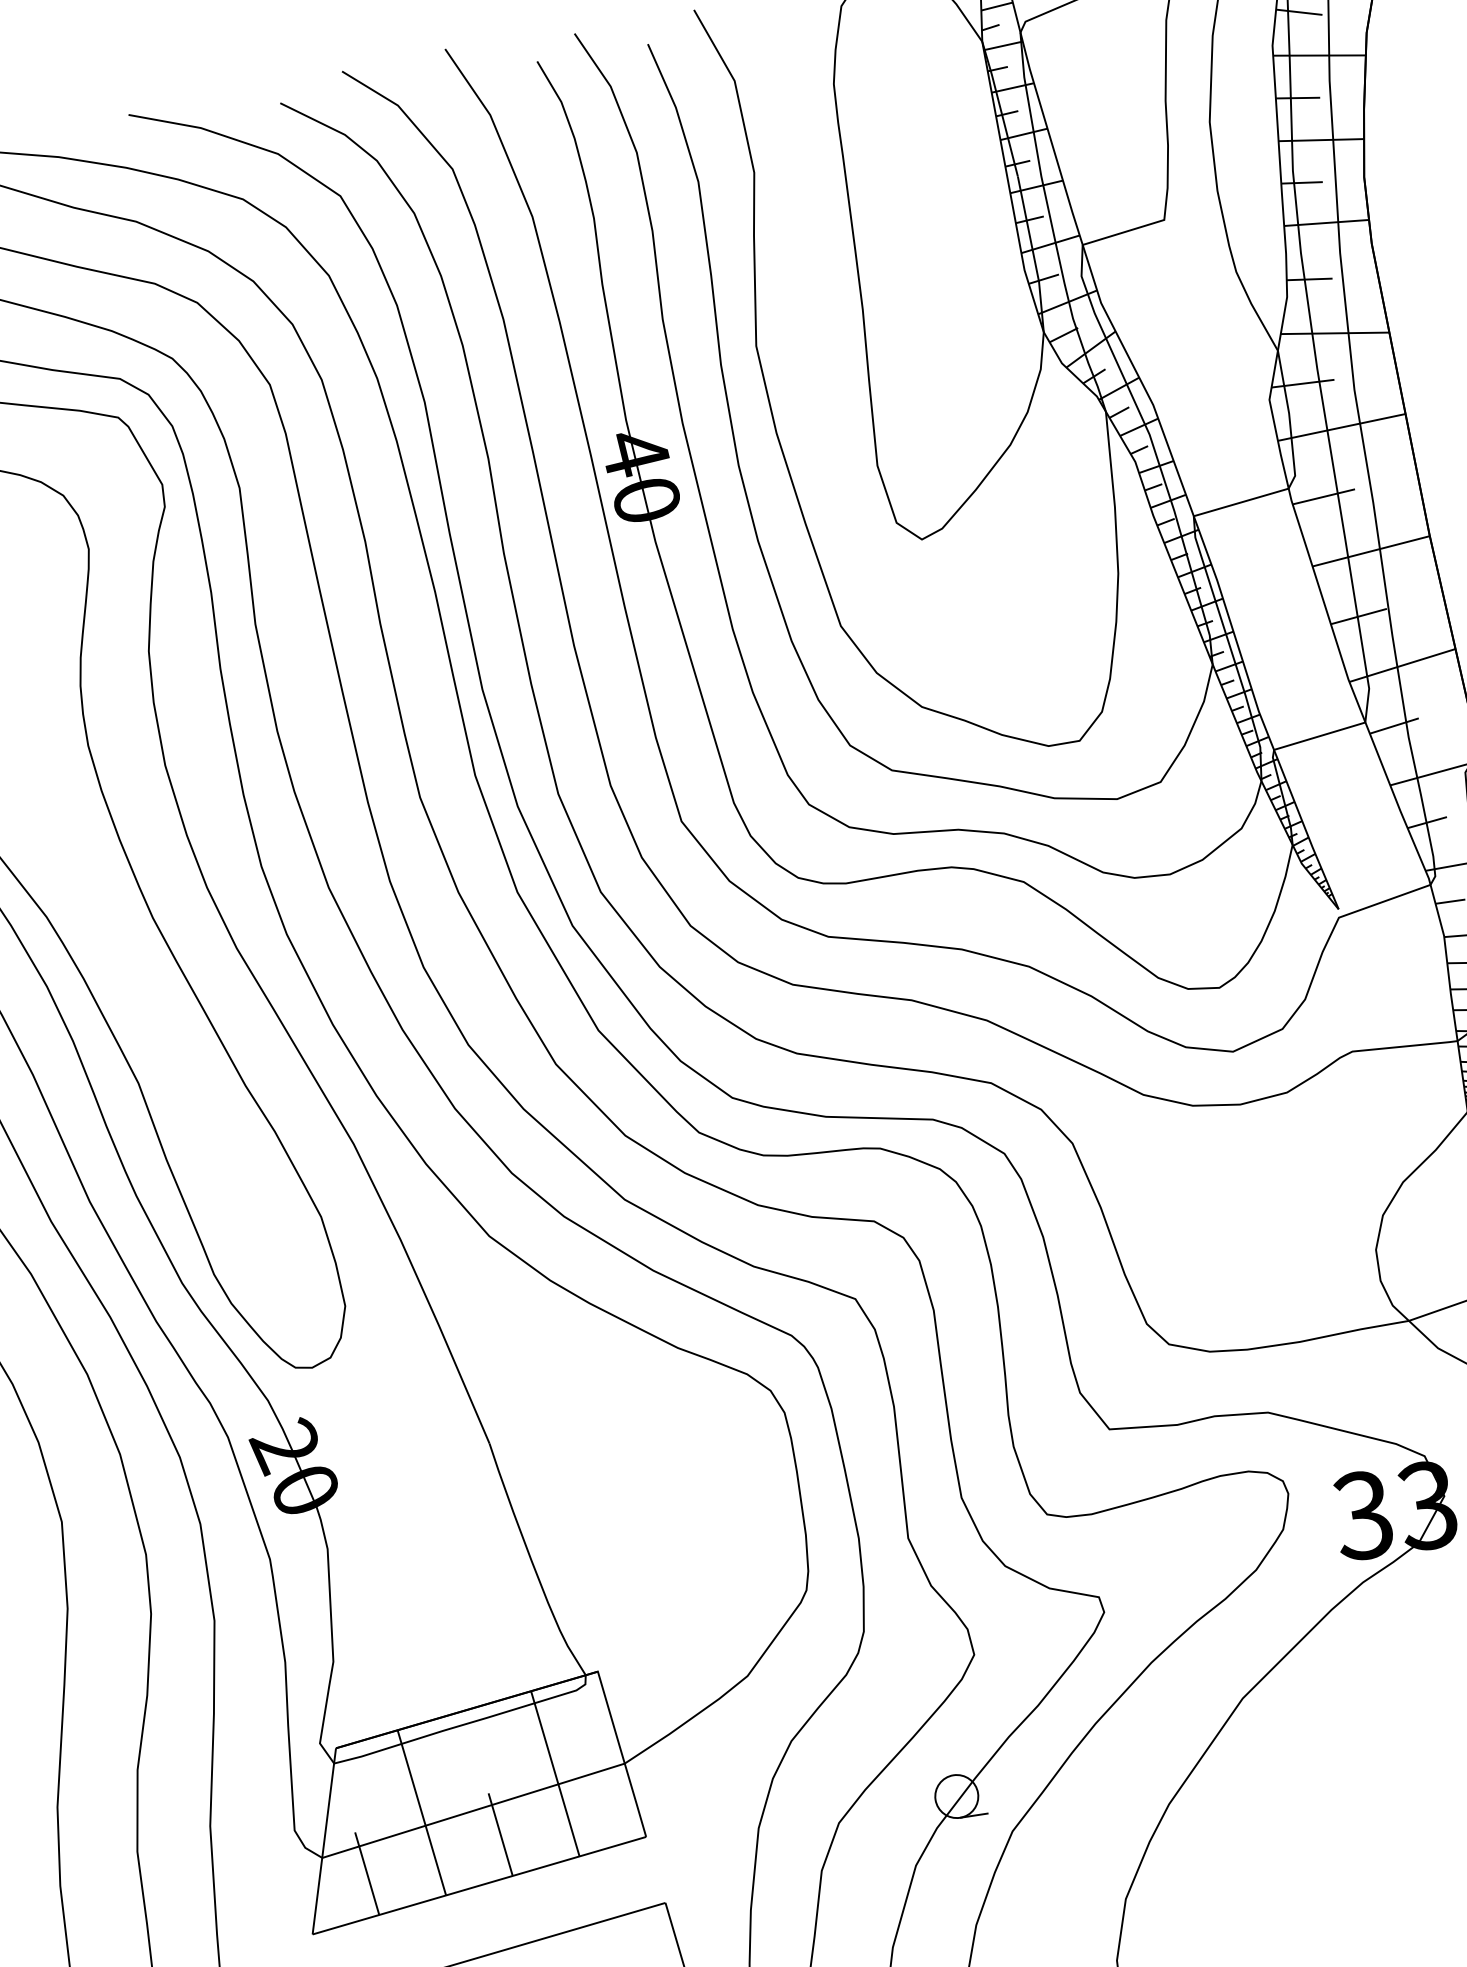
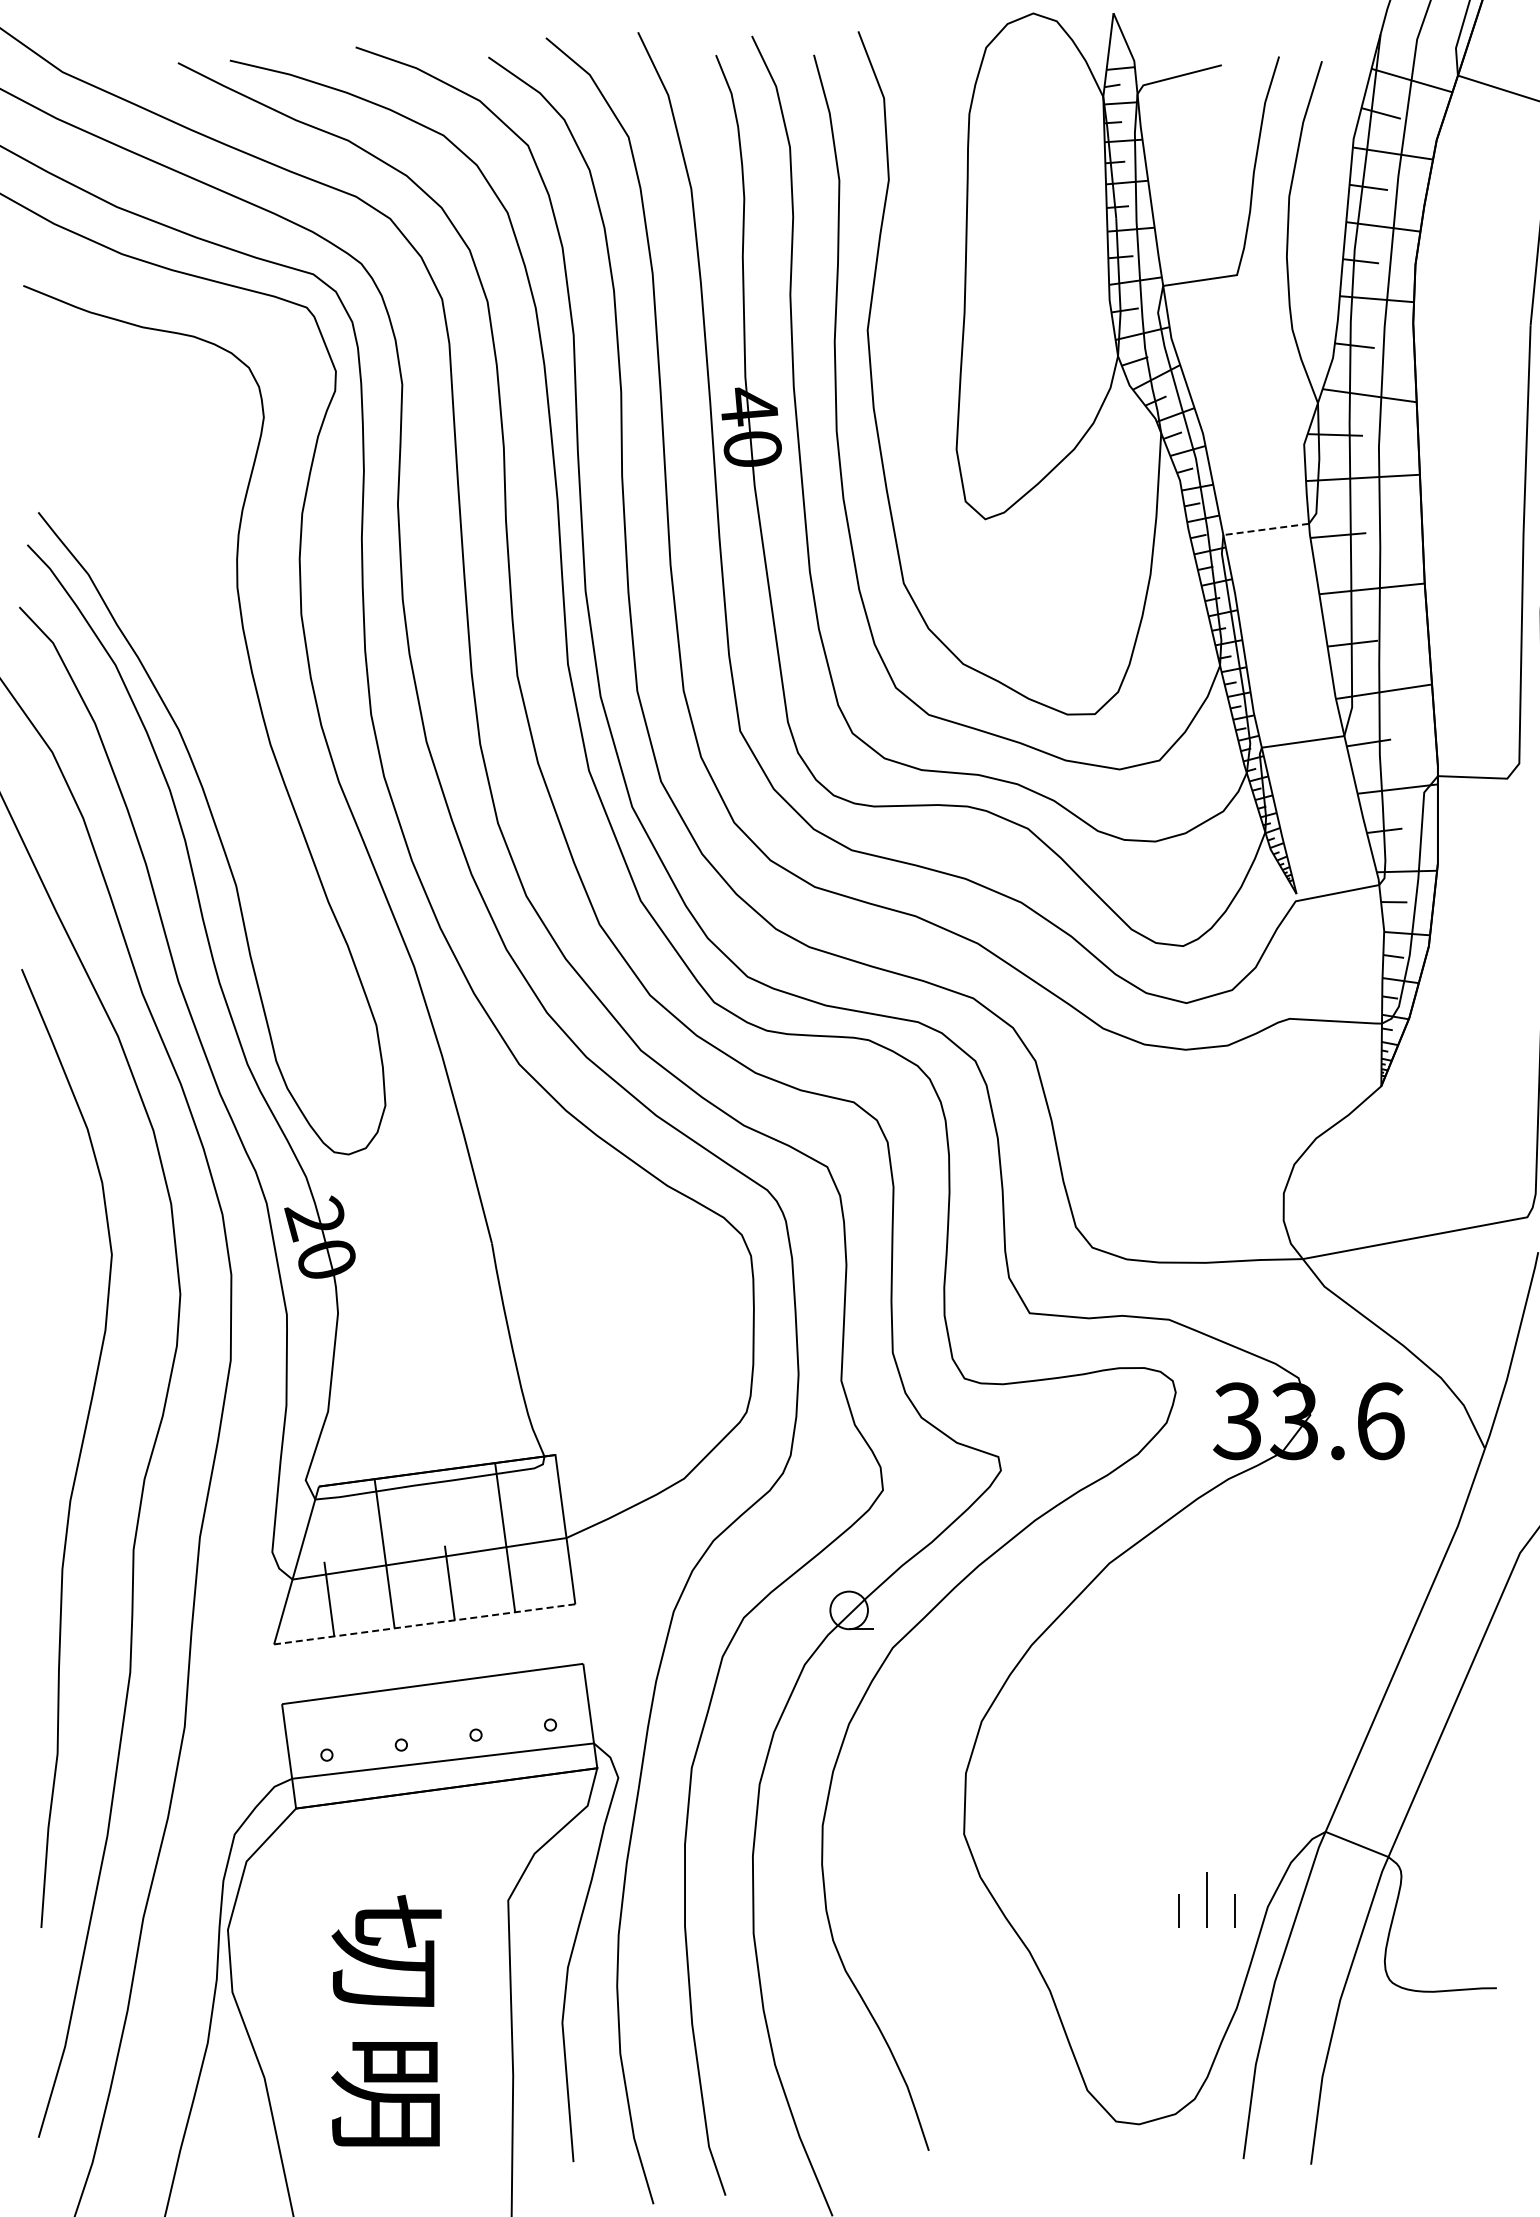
line: (1240, 502) -> (1265, 529), solid -> dashed
line: (479, 1885) -> (424, 1624), solid -> dashed

